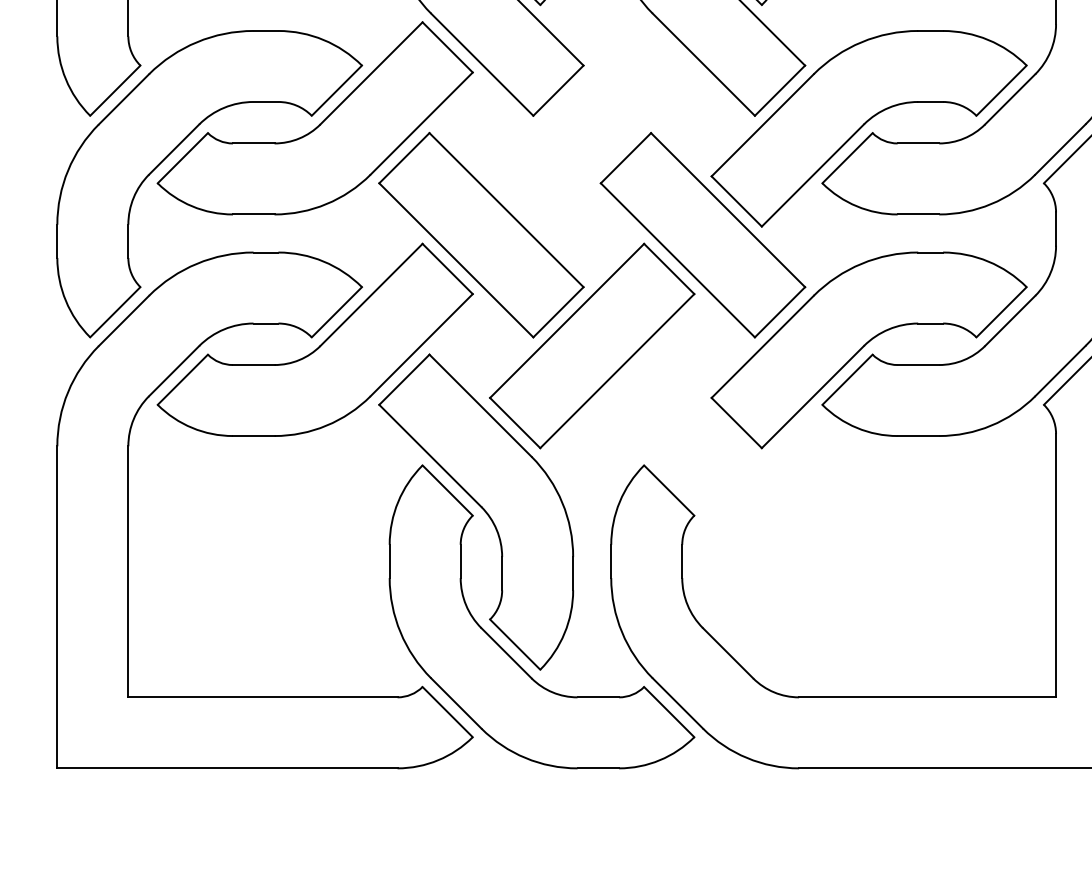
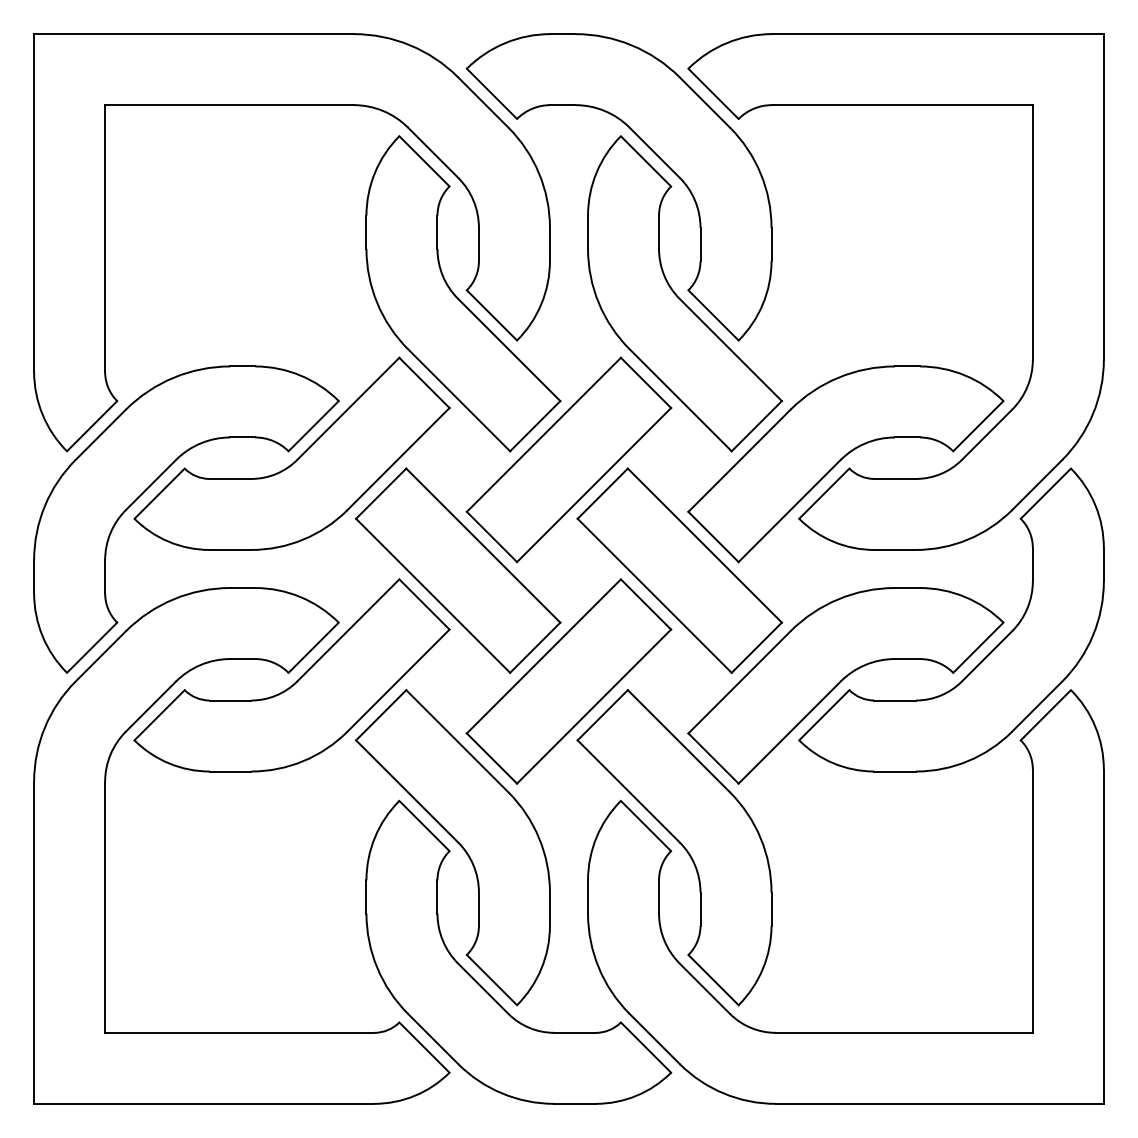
part: (591, 124) -> (568, 459), added
part: (701, 507) -> (678, 842), added

